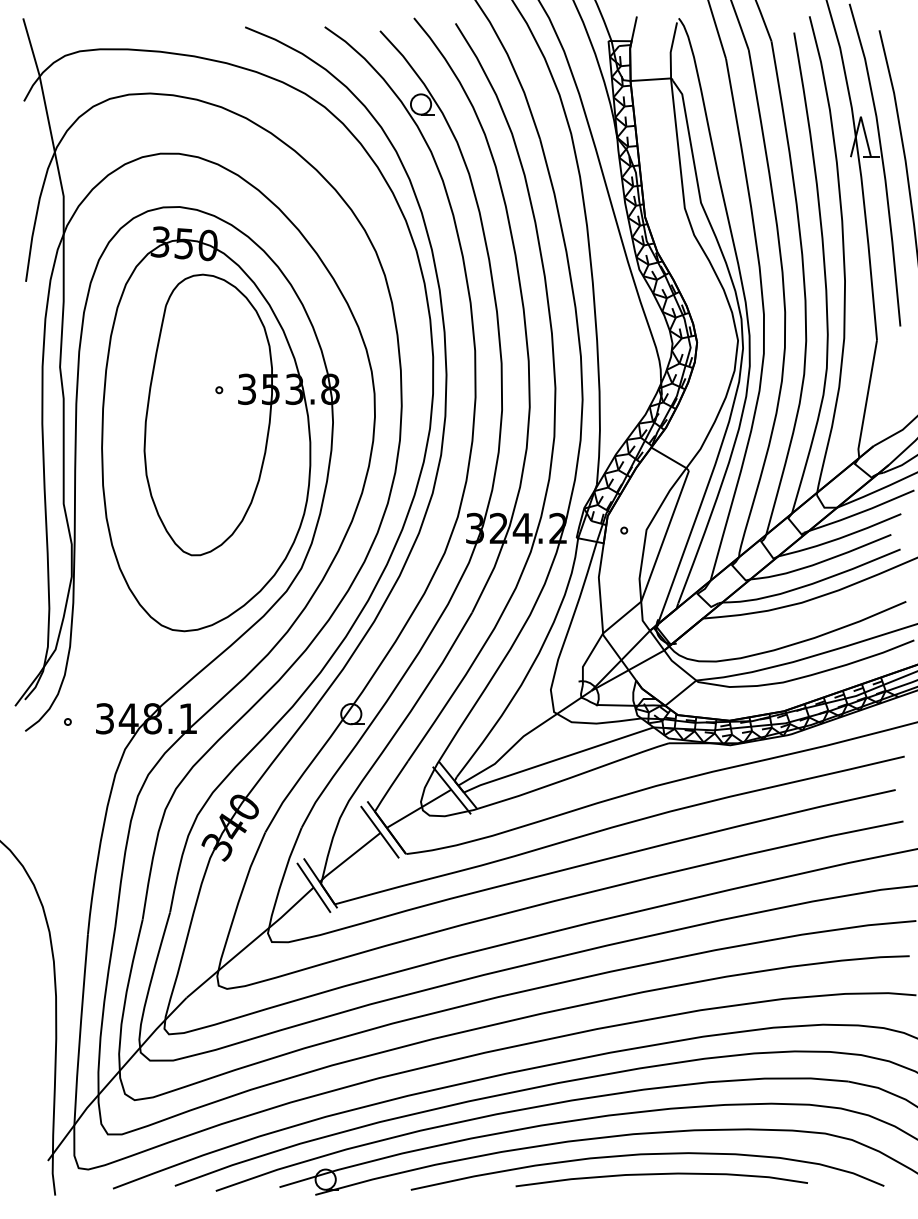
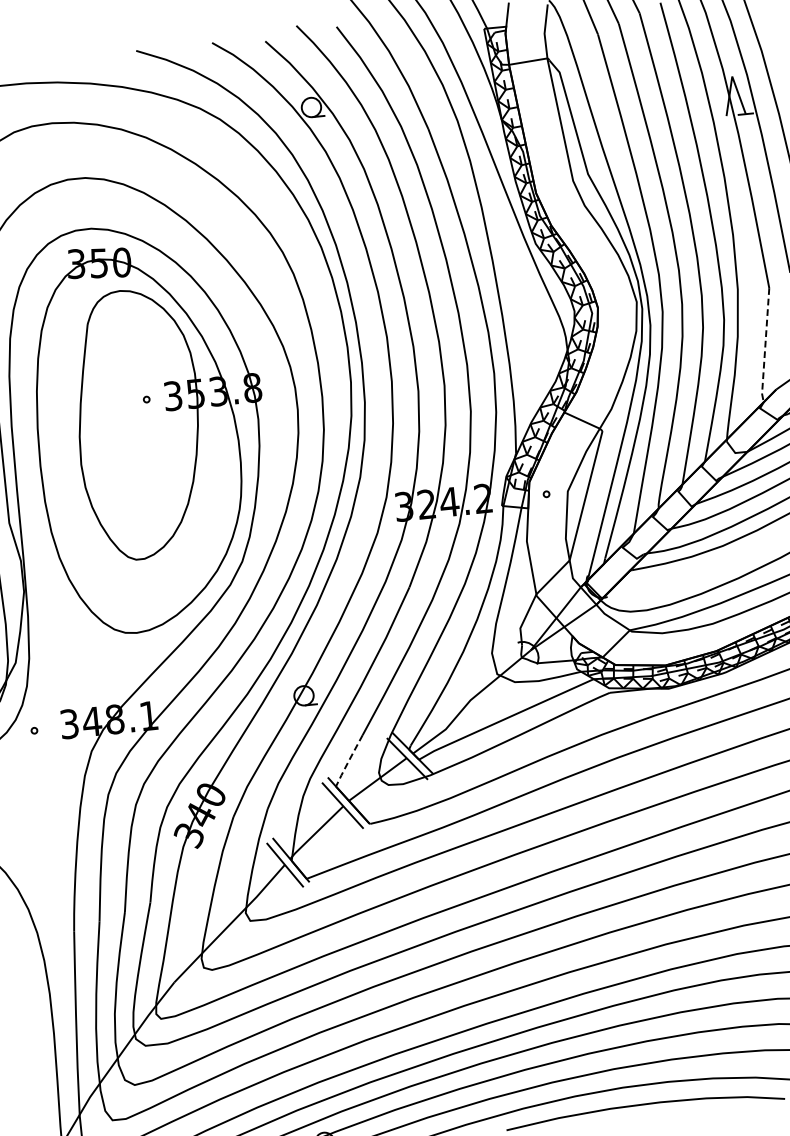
line: (866, 400) -> (765, 346), solid -> dashed
line: (390, 786) -> (348, 761), solid -> dashed

